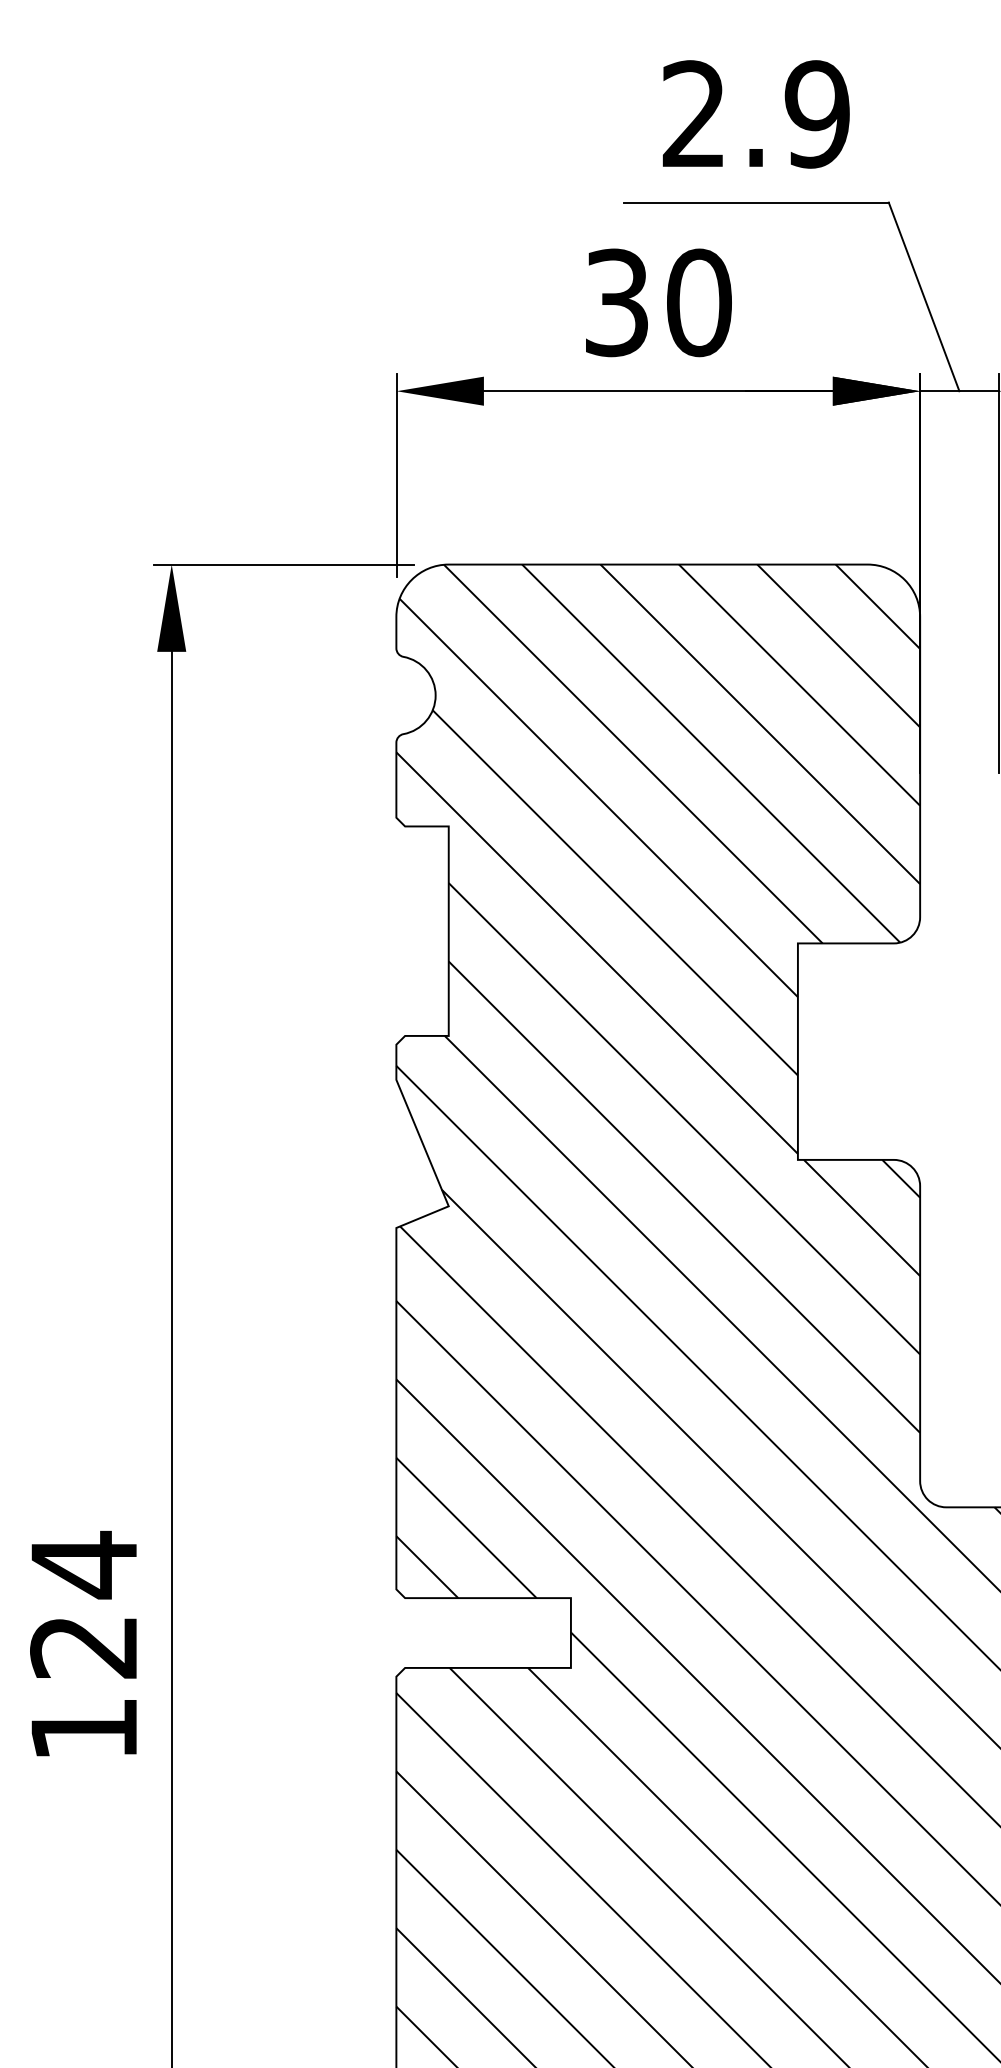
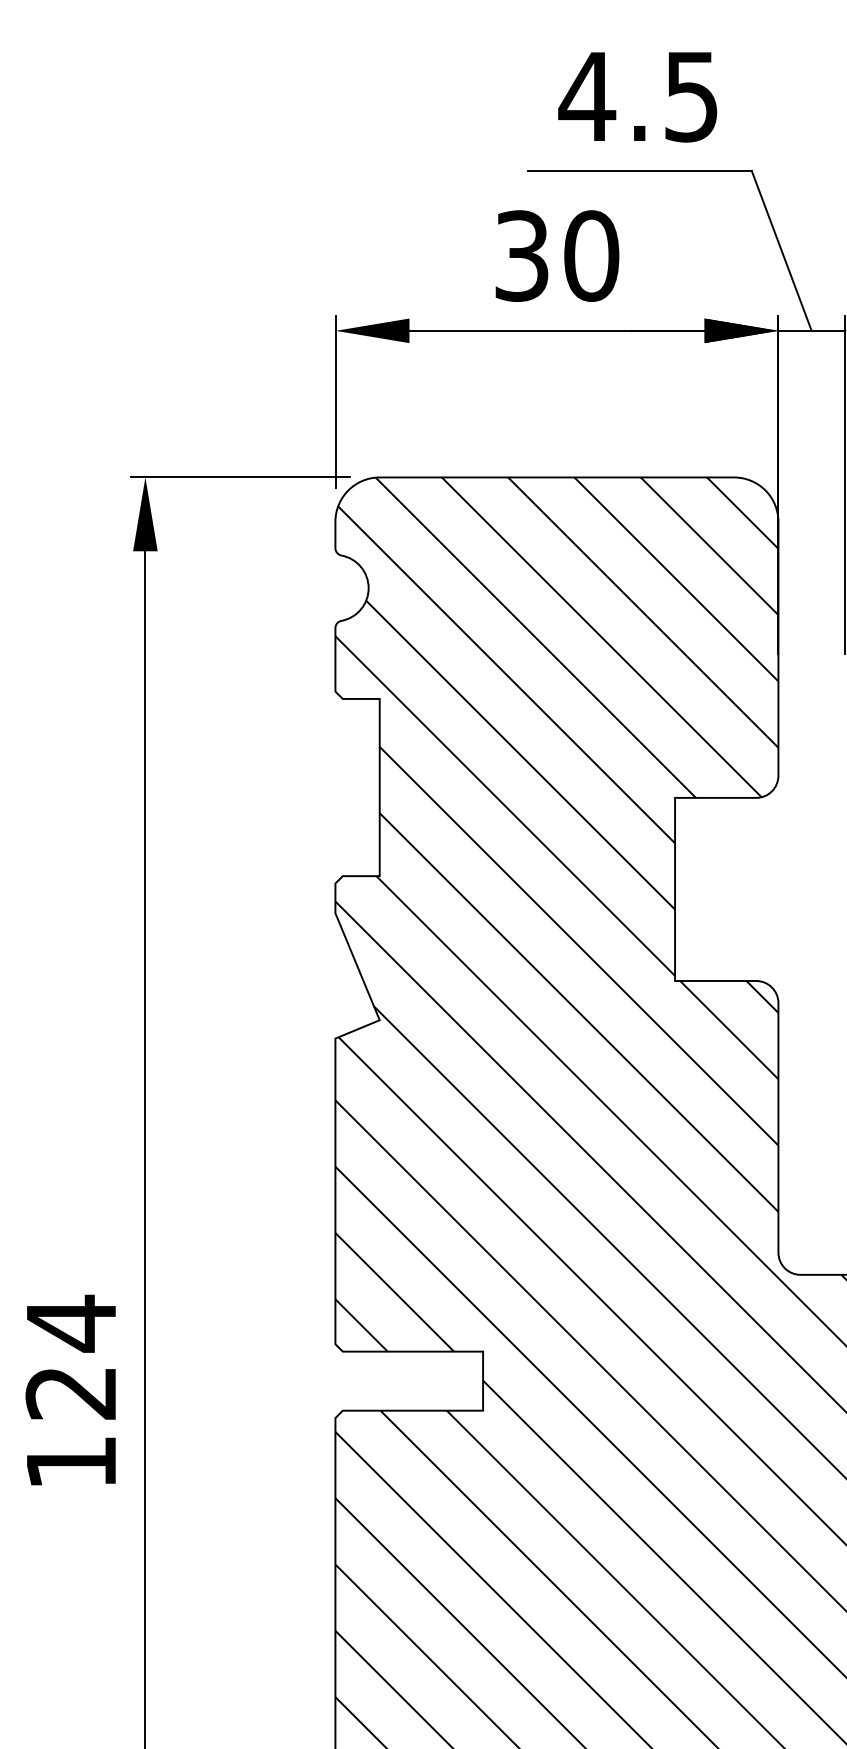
text: (754, 114) -> (638, 96), 2.9 -> 4.5

